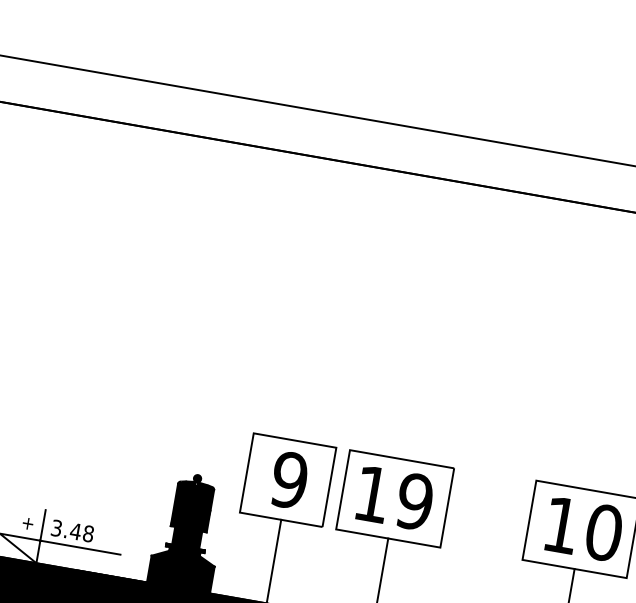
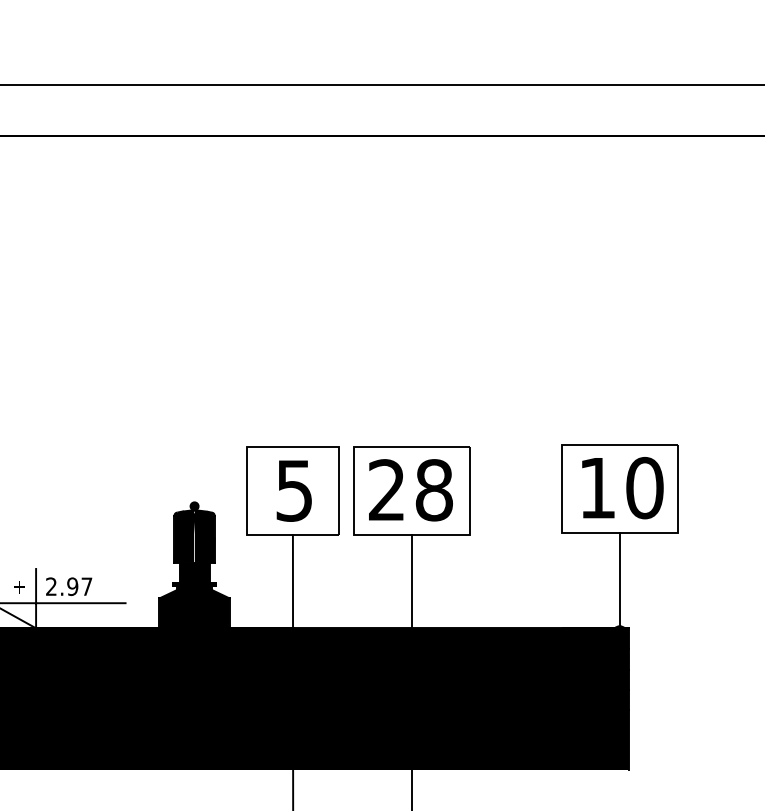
text: (289, 480) -> (294, 490), 9 -> 5
text: (393, 498) -> (410, 490), 19 -> 28
text: (72, 530) -> (69, 586), 3.48 -> 2.97

